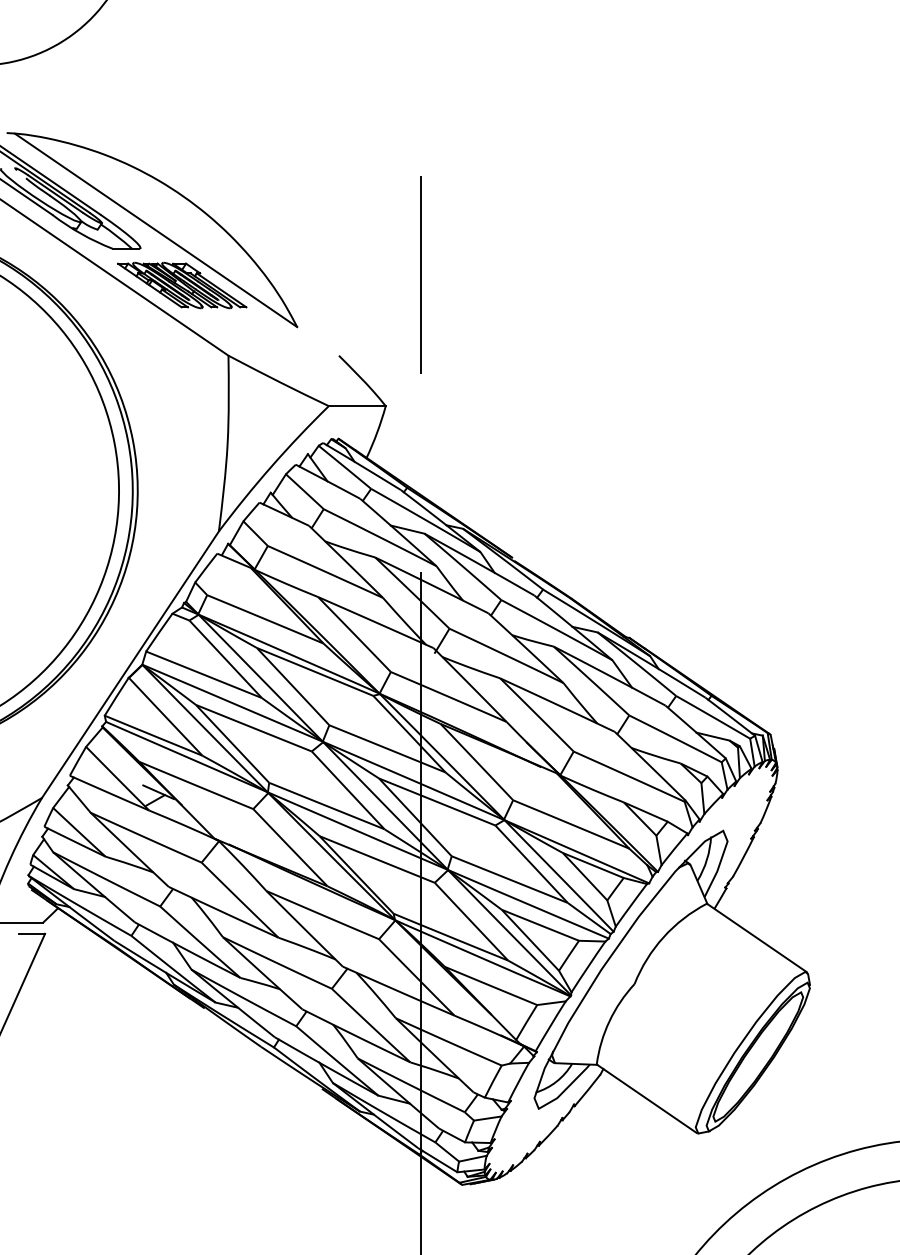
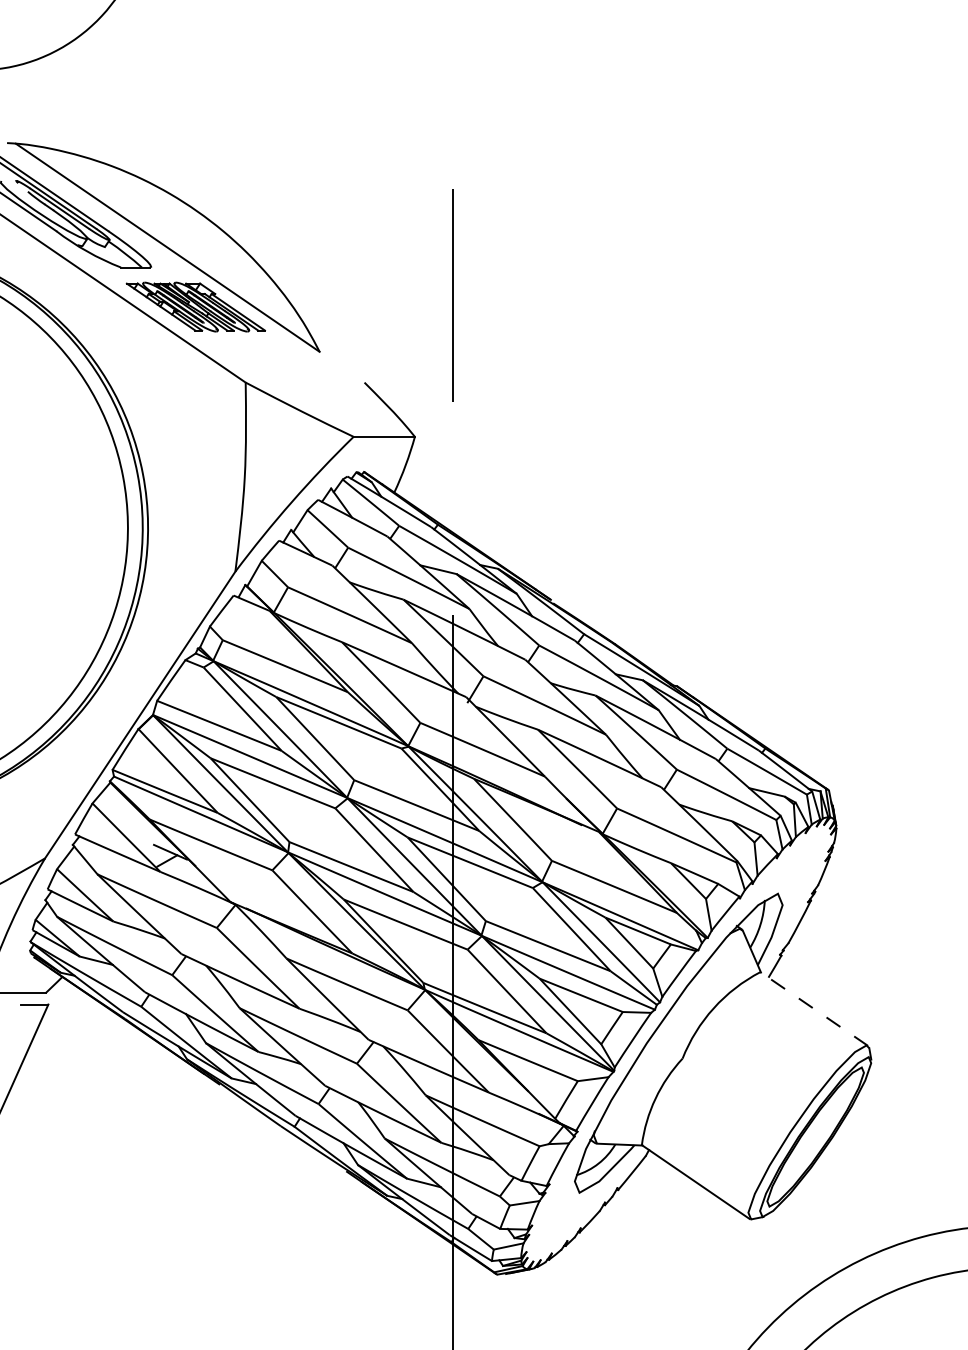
line: (756, 937) -> (813, 1008), solid -> dashed

